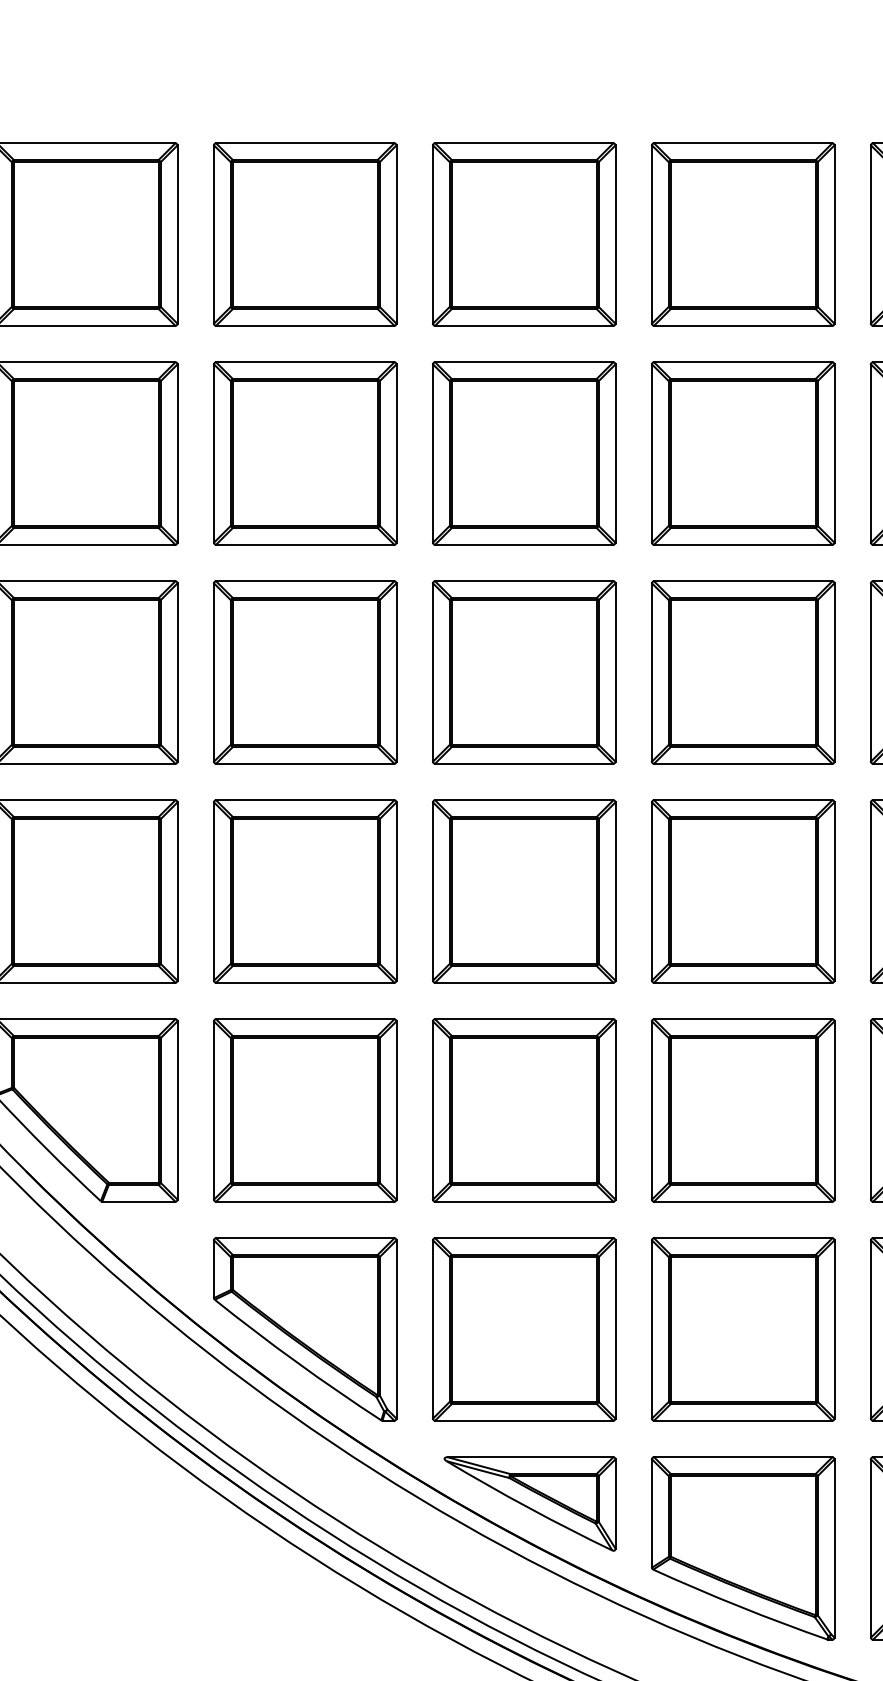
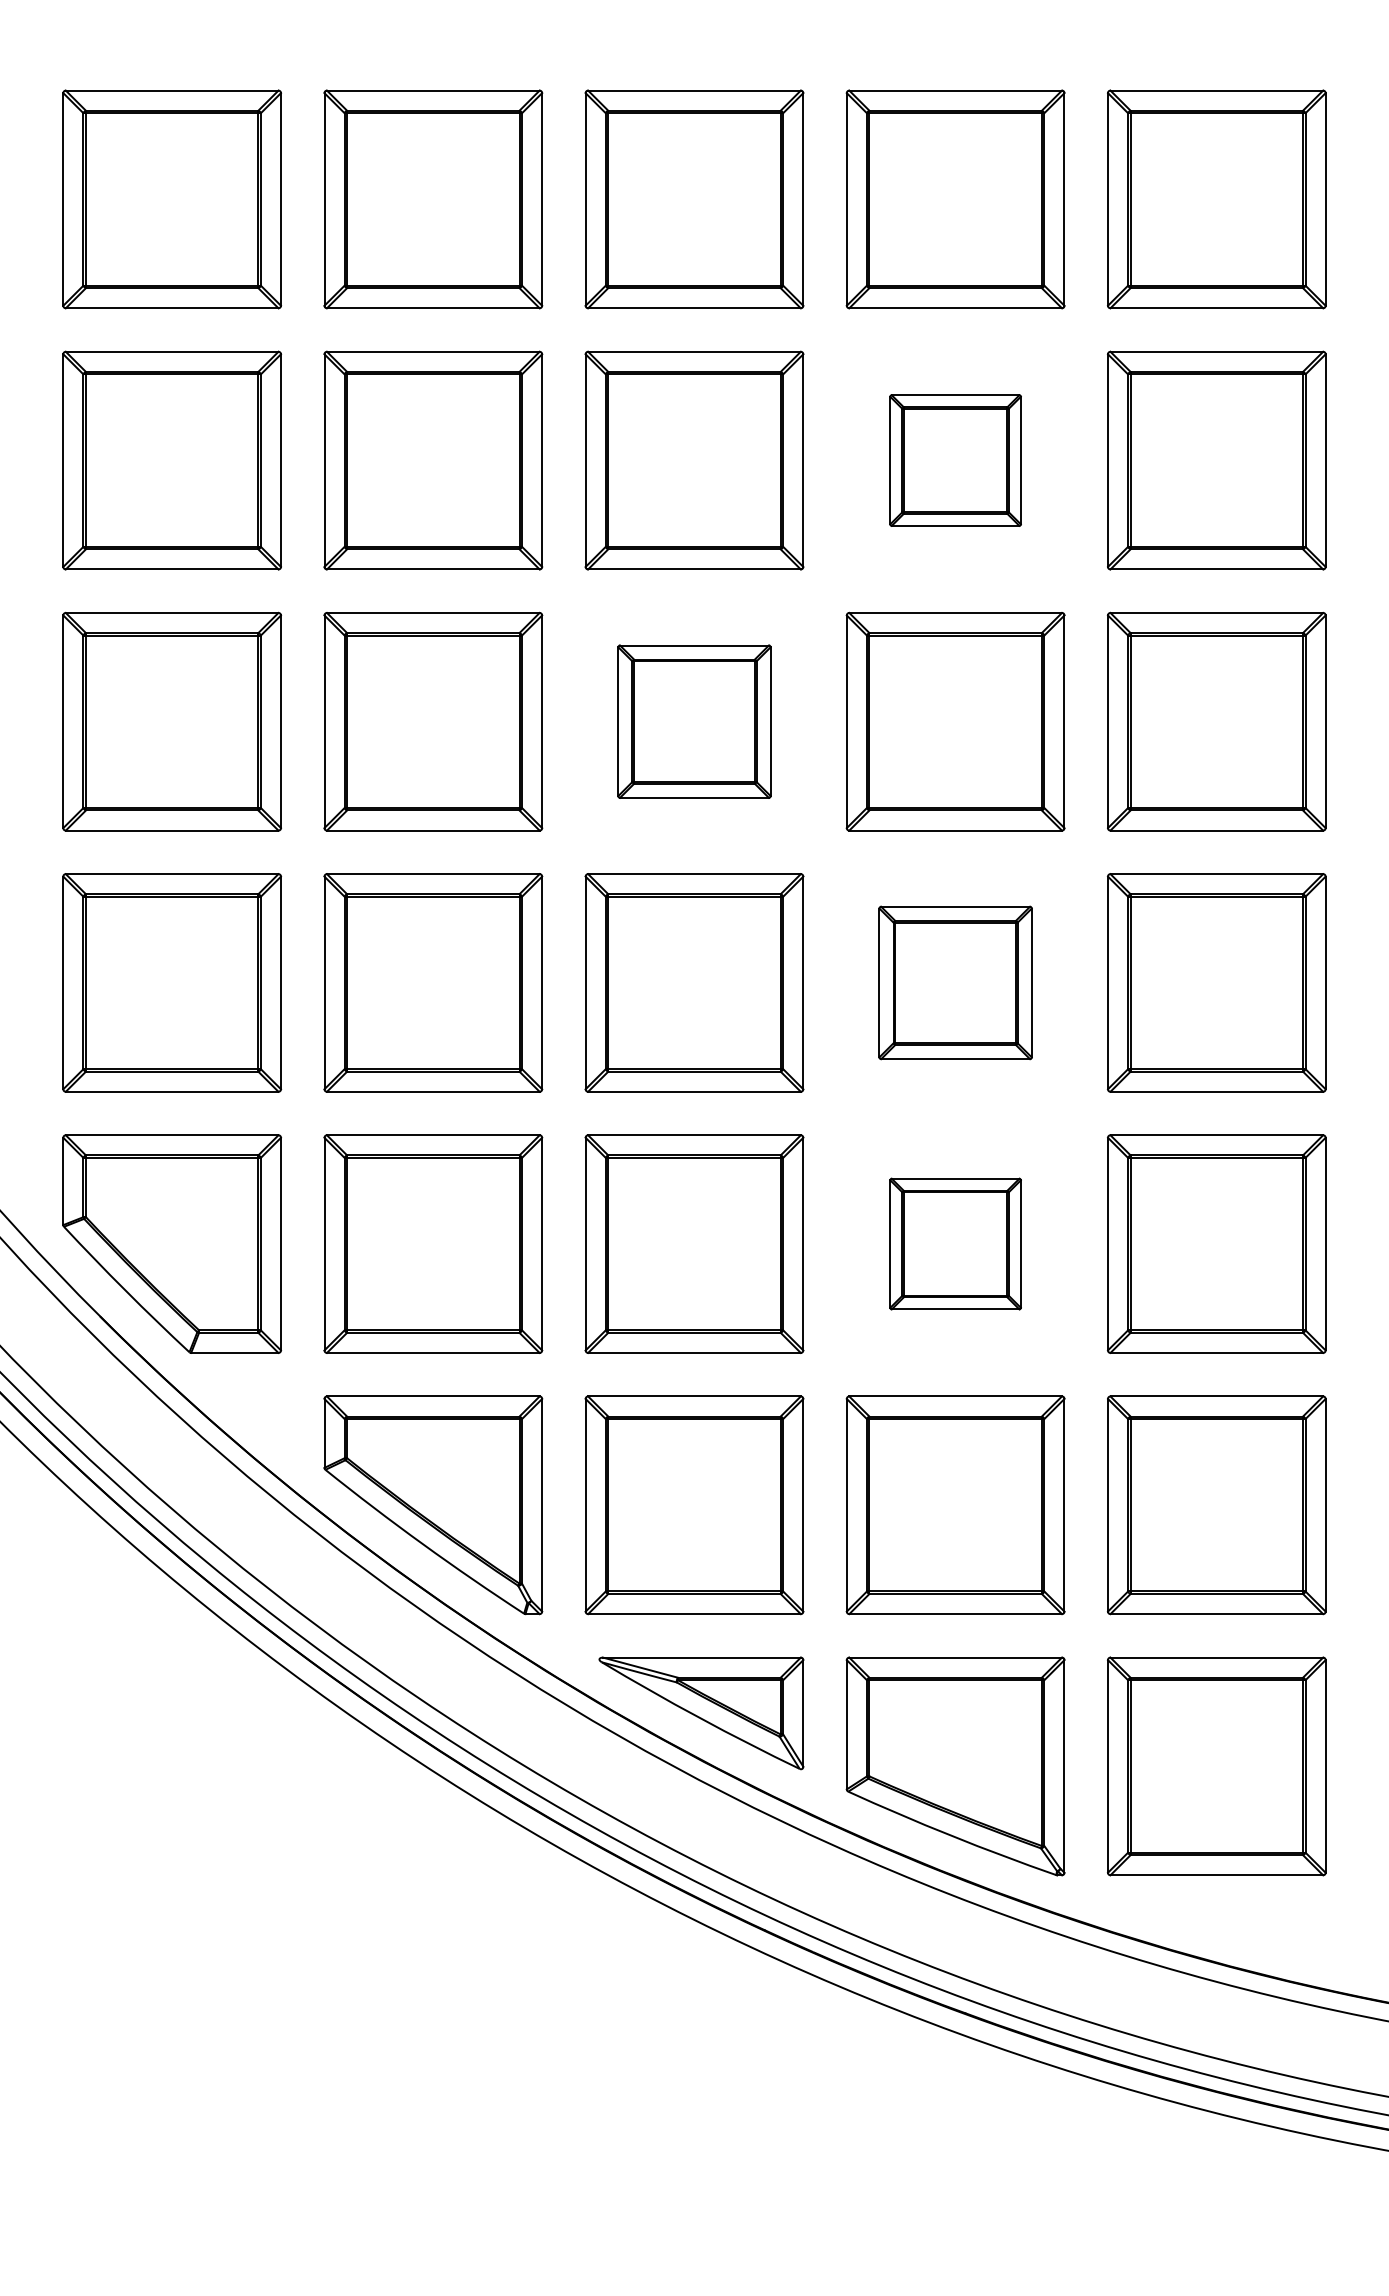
part: (743, 453) -> (955, 460), size x0.6
part: (524, 672) -> (694, 721), size x0.7
part: (743, 891) -> (955, 982), size x0.7
part: (743, 1109) -> (955, 1243), size x0.6

